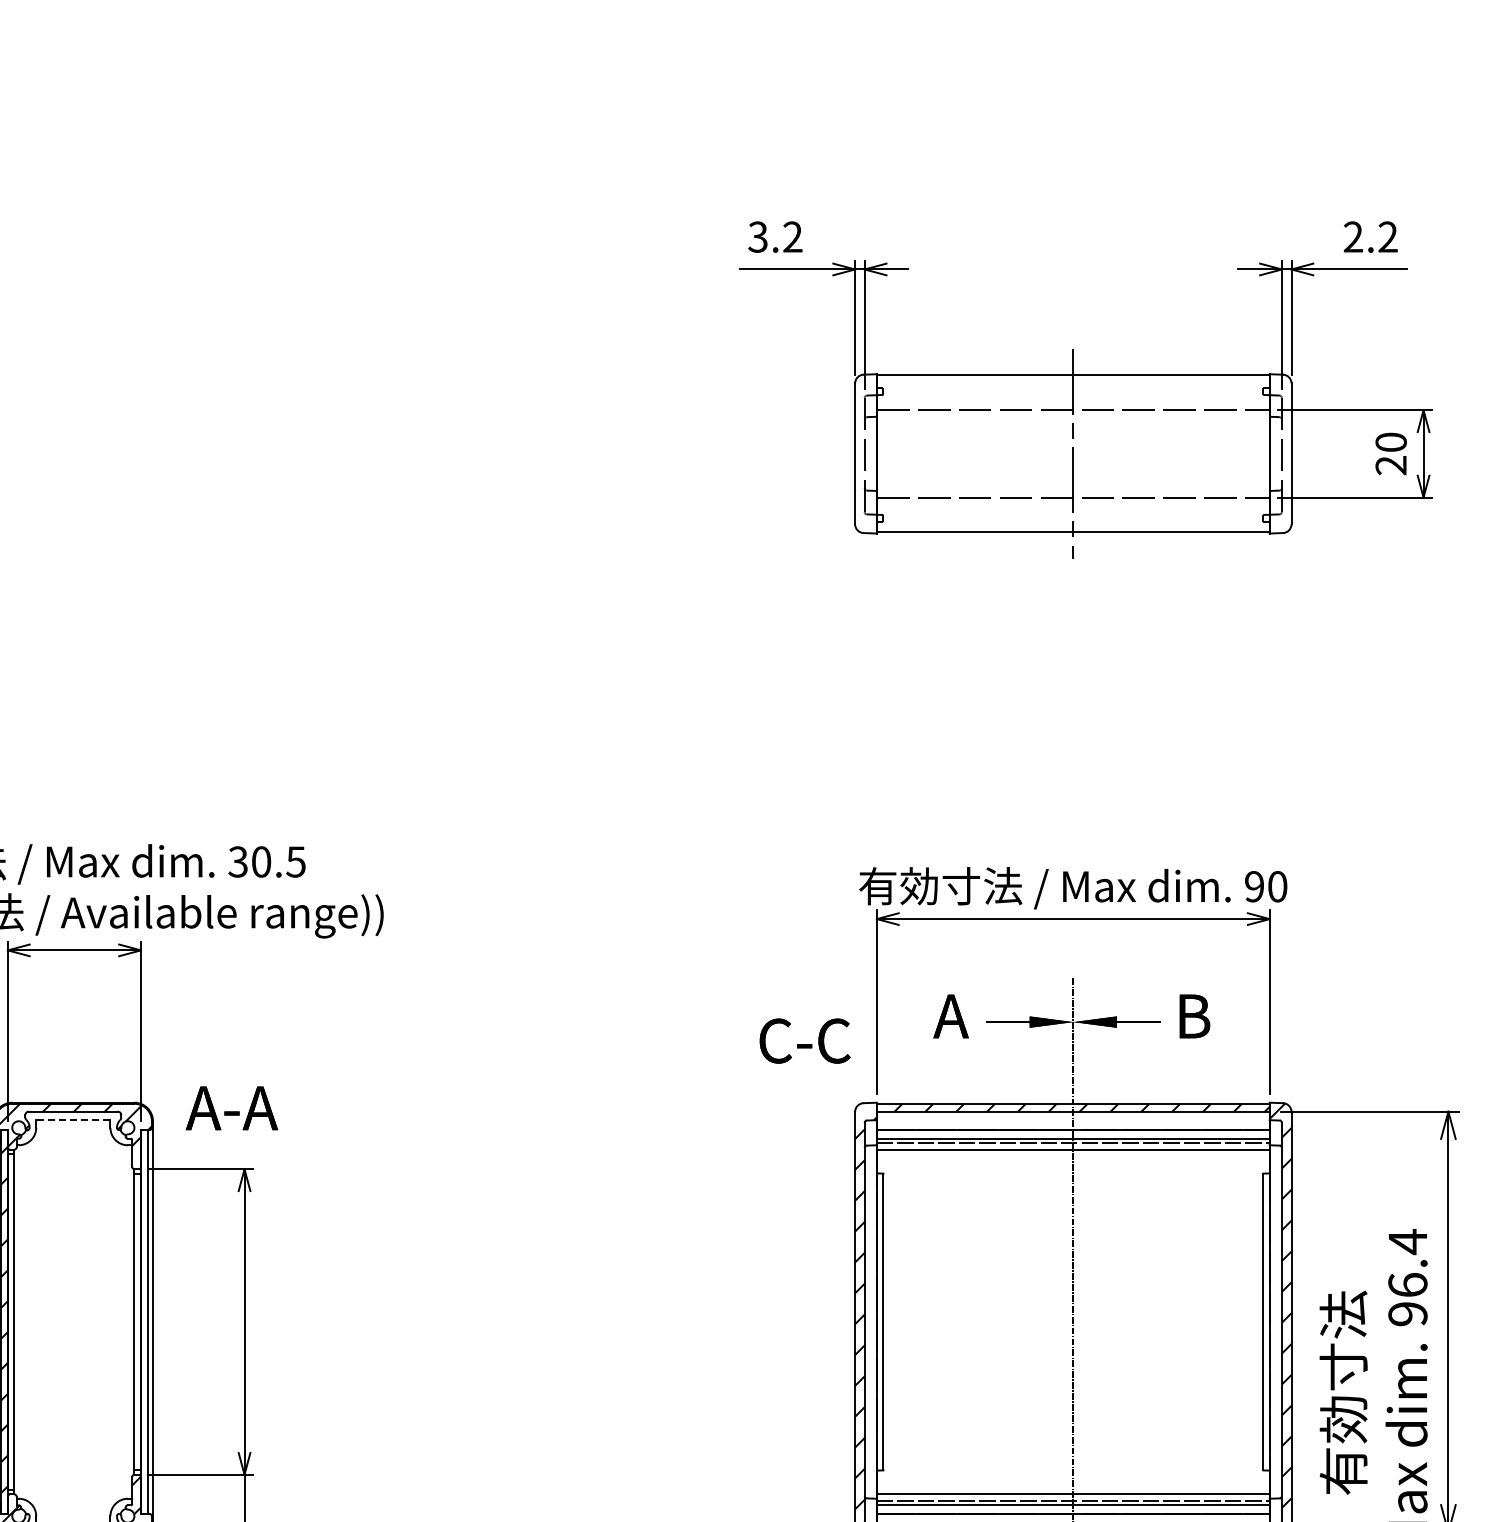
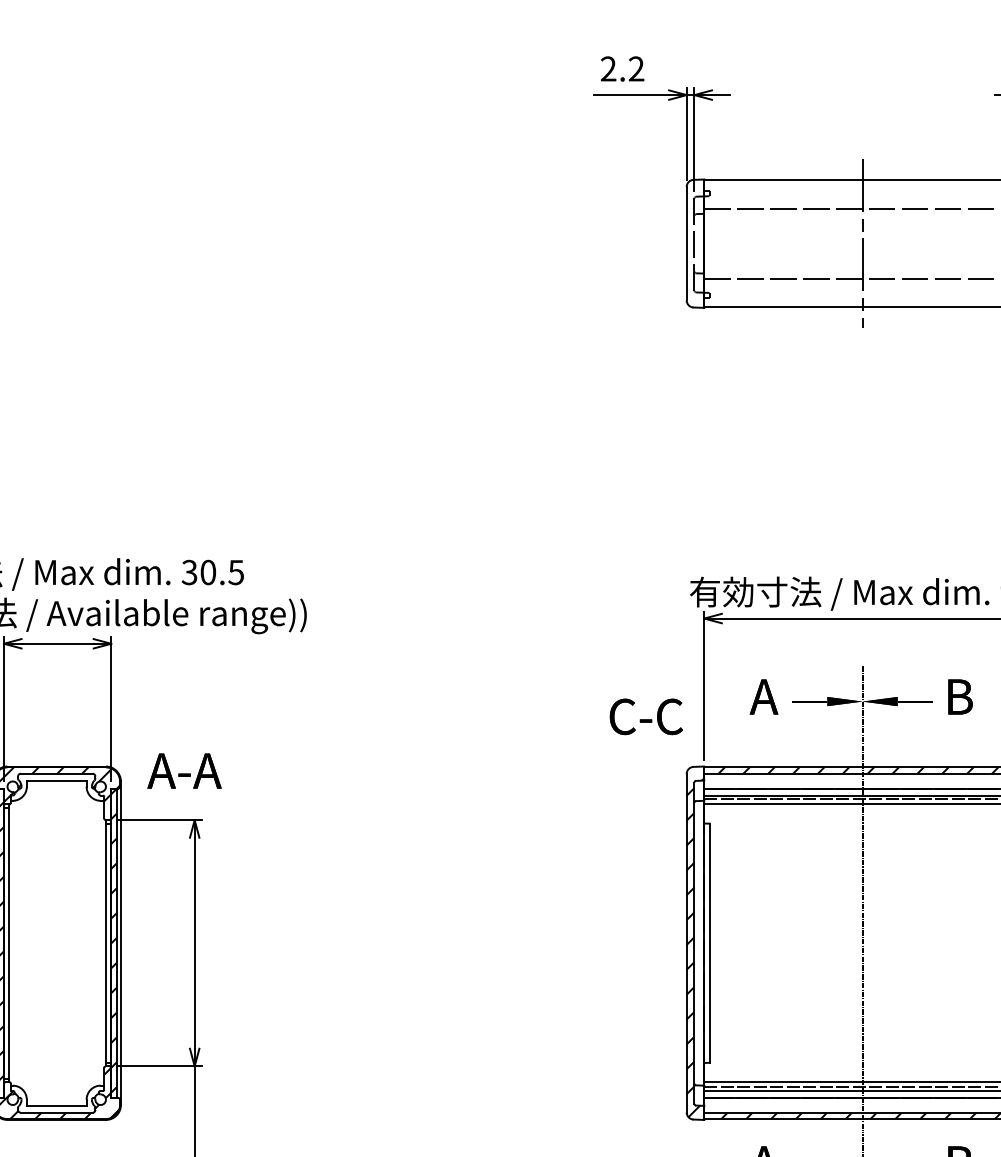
text: (757, 236) -> (608, 68), 3.2 -> 2.2
line: (72, 1120) -> (56, 780), dashed -> solid
hatch: (143, 1318) -> (113, 940), added

